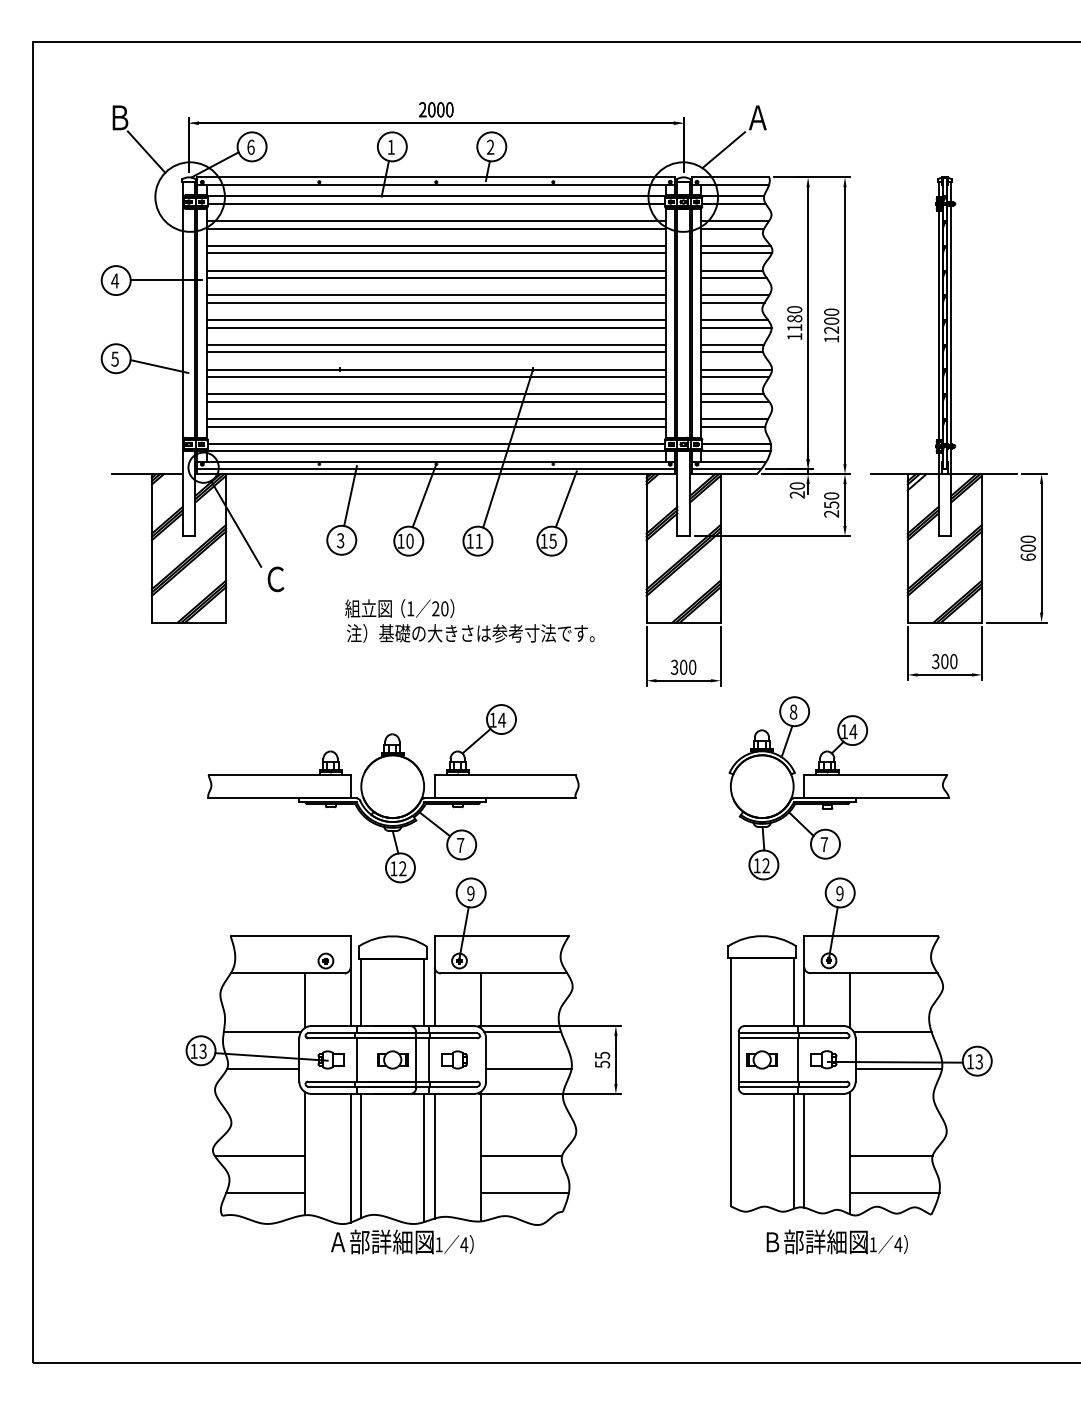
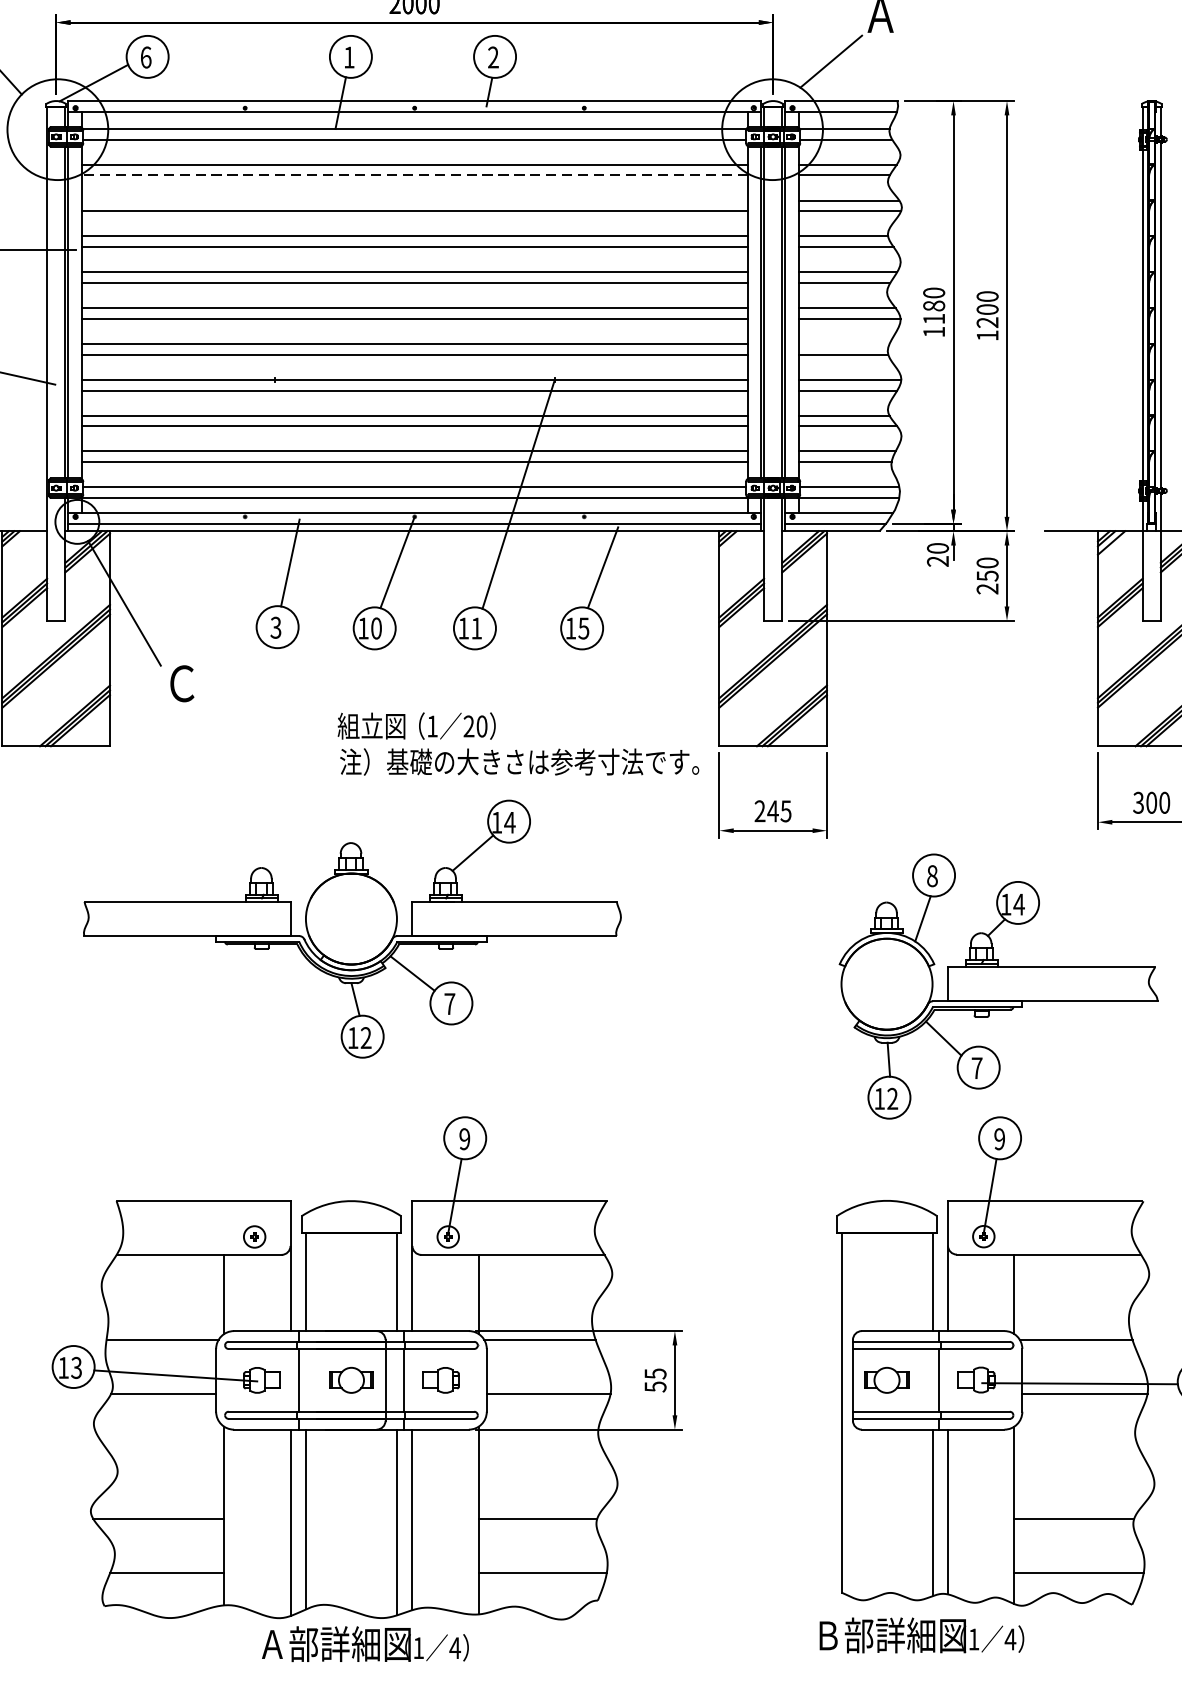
line: (436, 228) -> (414, 175), solid -> dashed
line: (436, 245) -> (414, 199), removed
line: (732, 344) -> (843, 343), removed
text: (469, 620) -> (517, 743), moved
text: (683, 666) -> (772, 810), 300 -> 245
part: (393, 793) -> (352, 928), moved
text: (836, 1241) -> (920, 1634), moved

